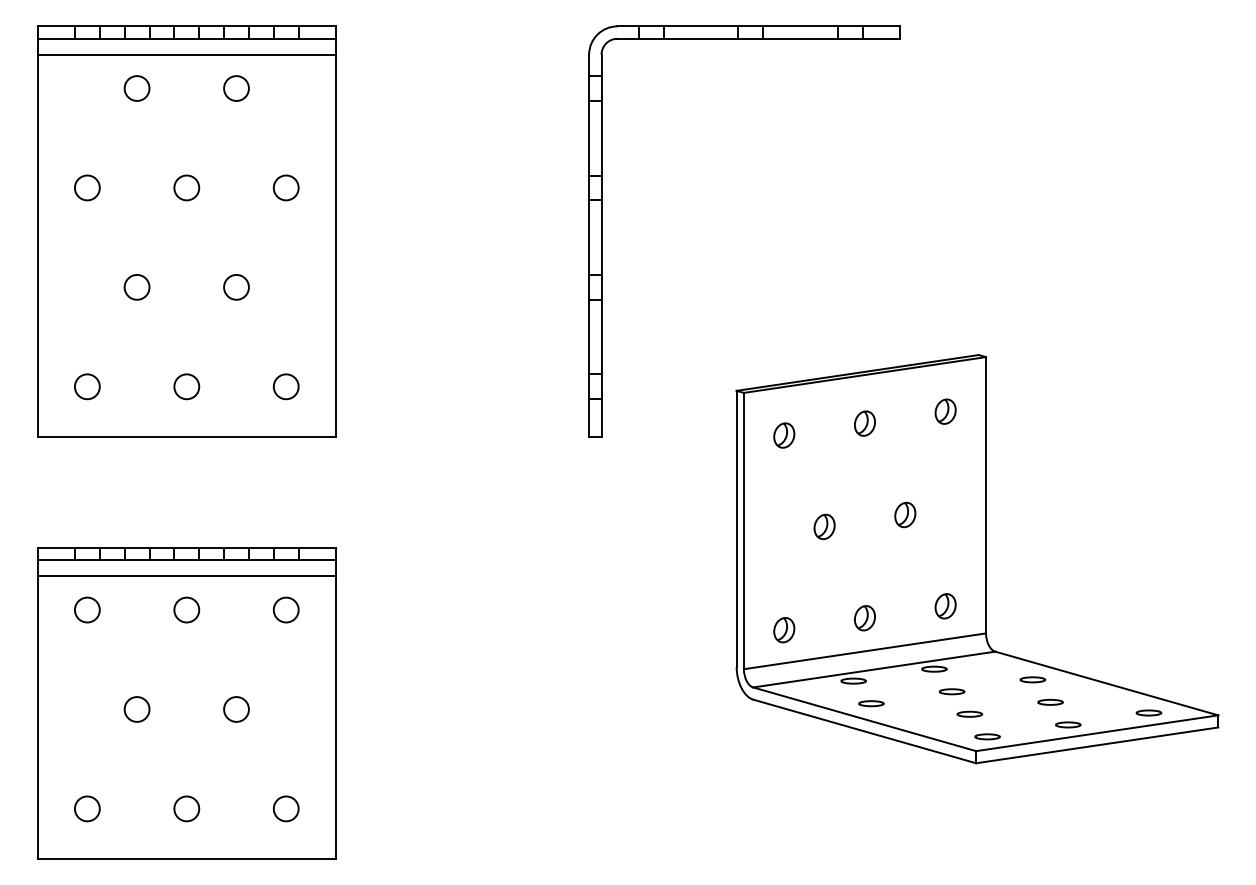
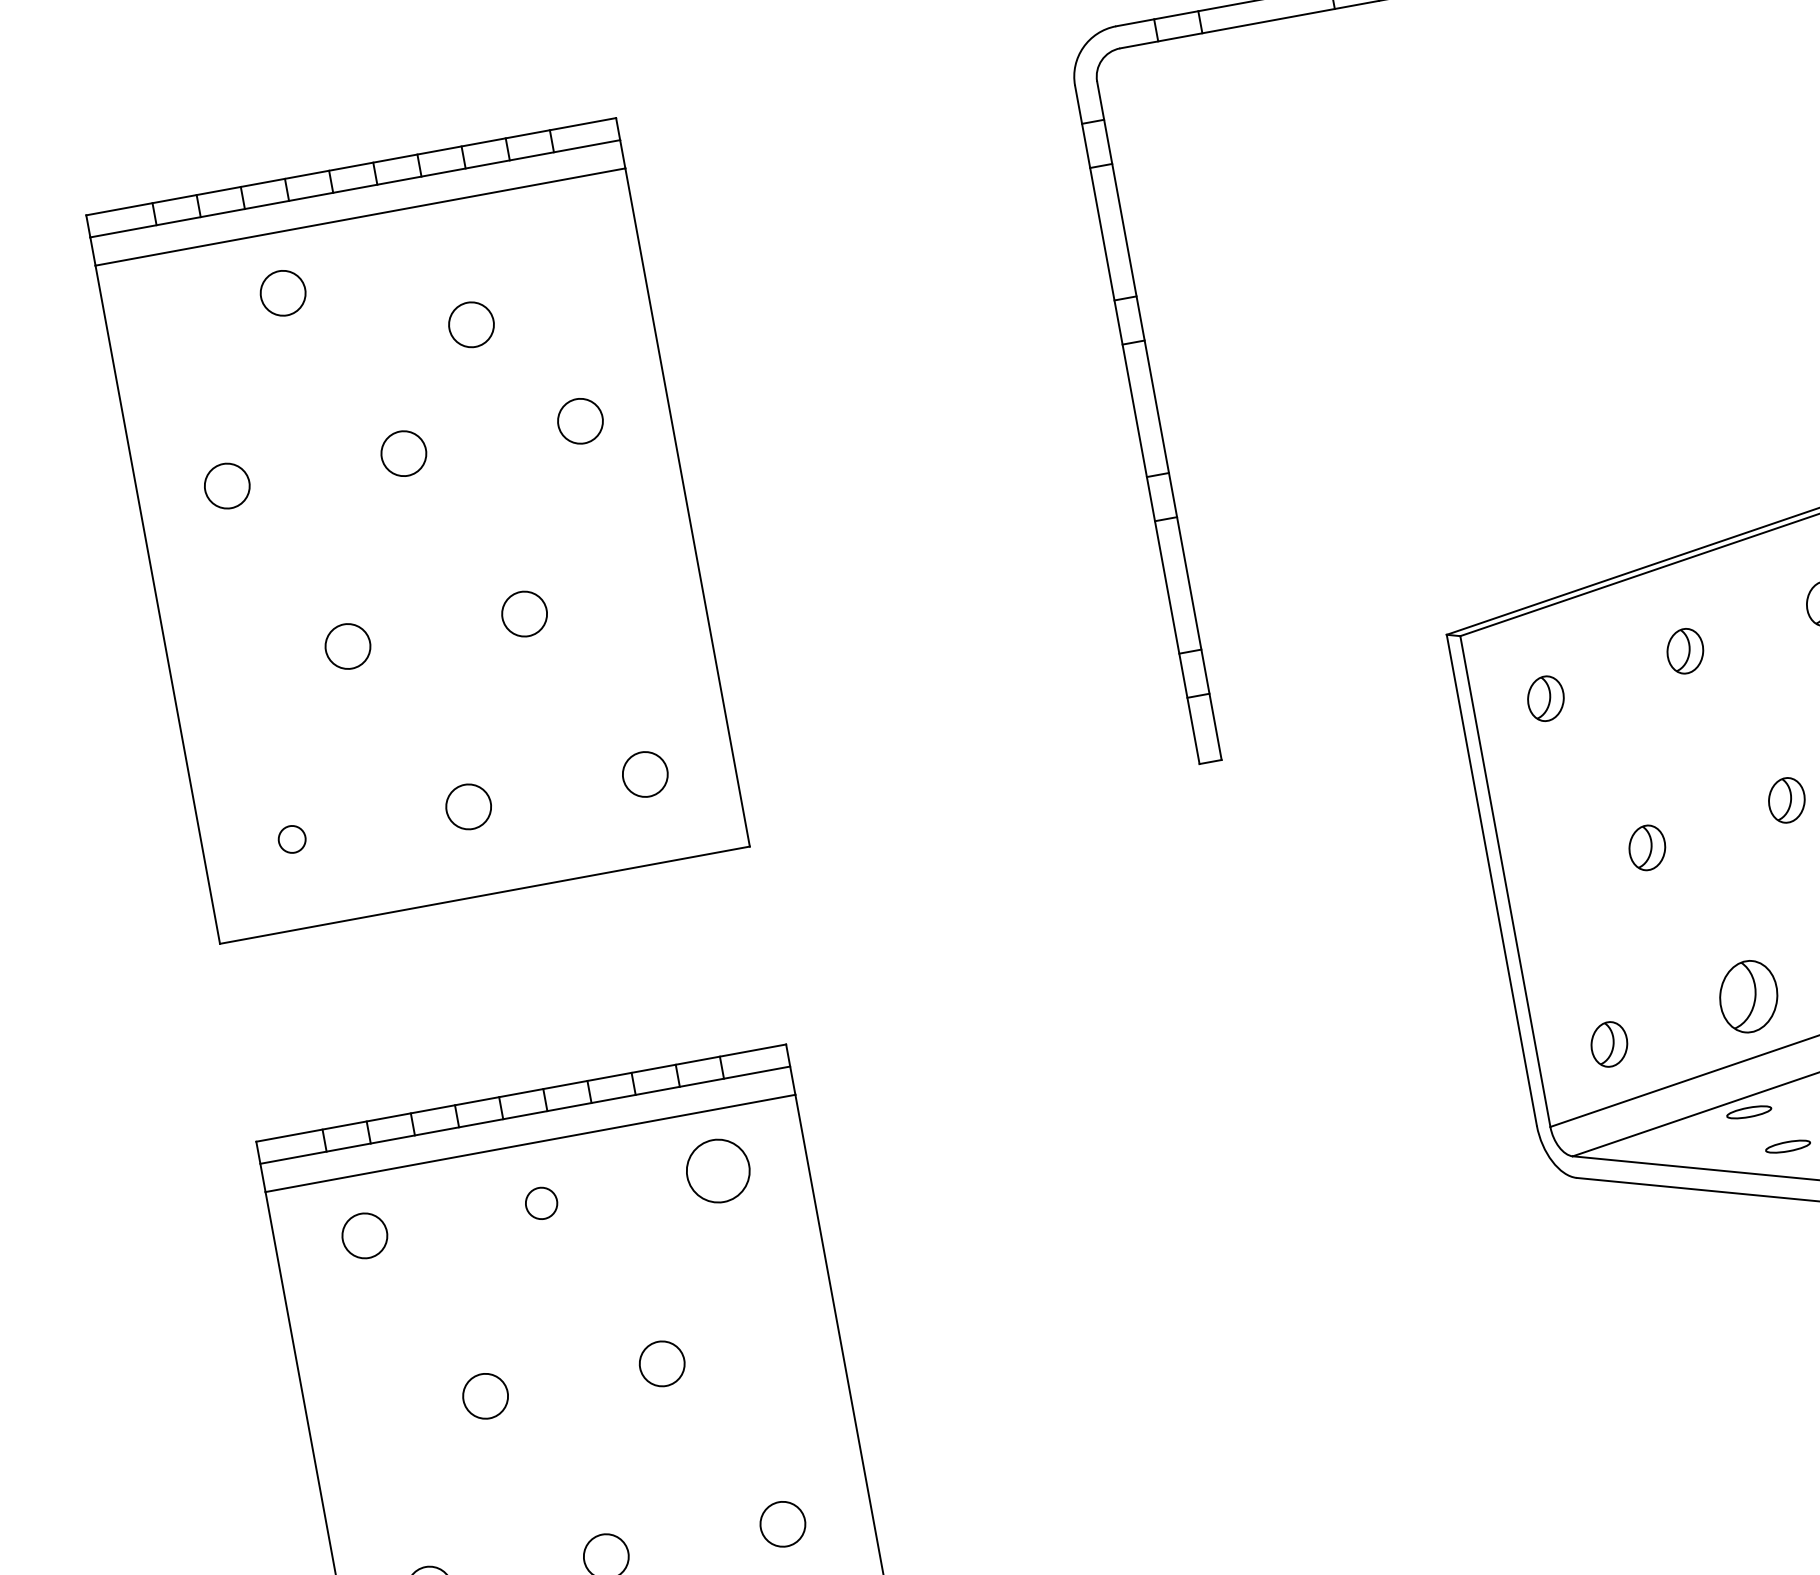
circle: (236, 88) -> (471, 324), moved
circle: (87, 386) -> (292, 838), size x0.6
circle: (186, 609) -> (540, 1202), size x0.7
circle: (285, 609) -> (716, 1170), size x1.4
part: (864, 618) -> (1748, 997), size x1.6

